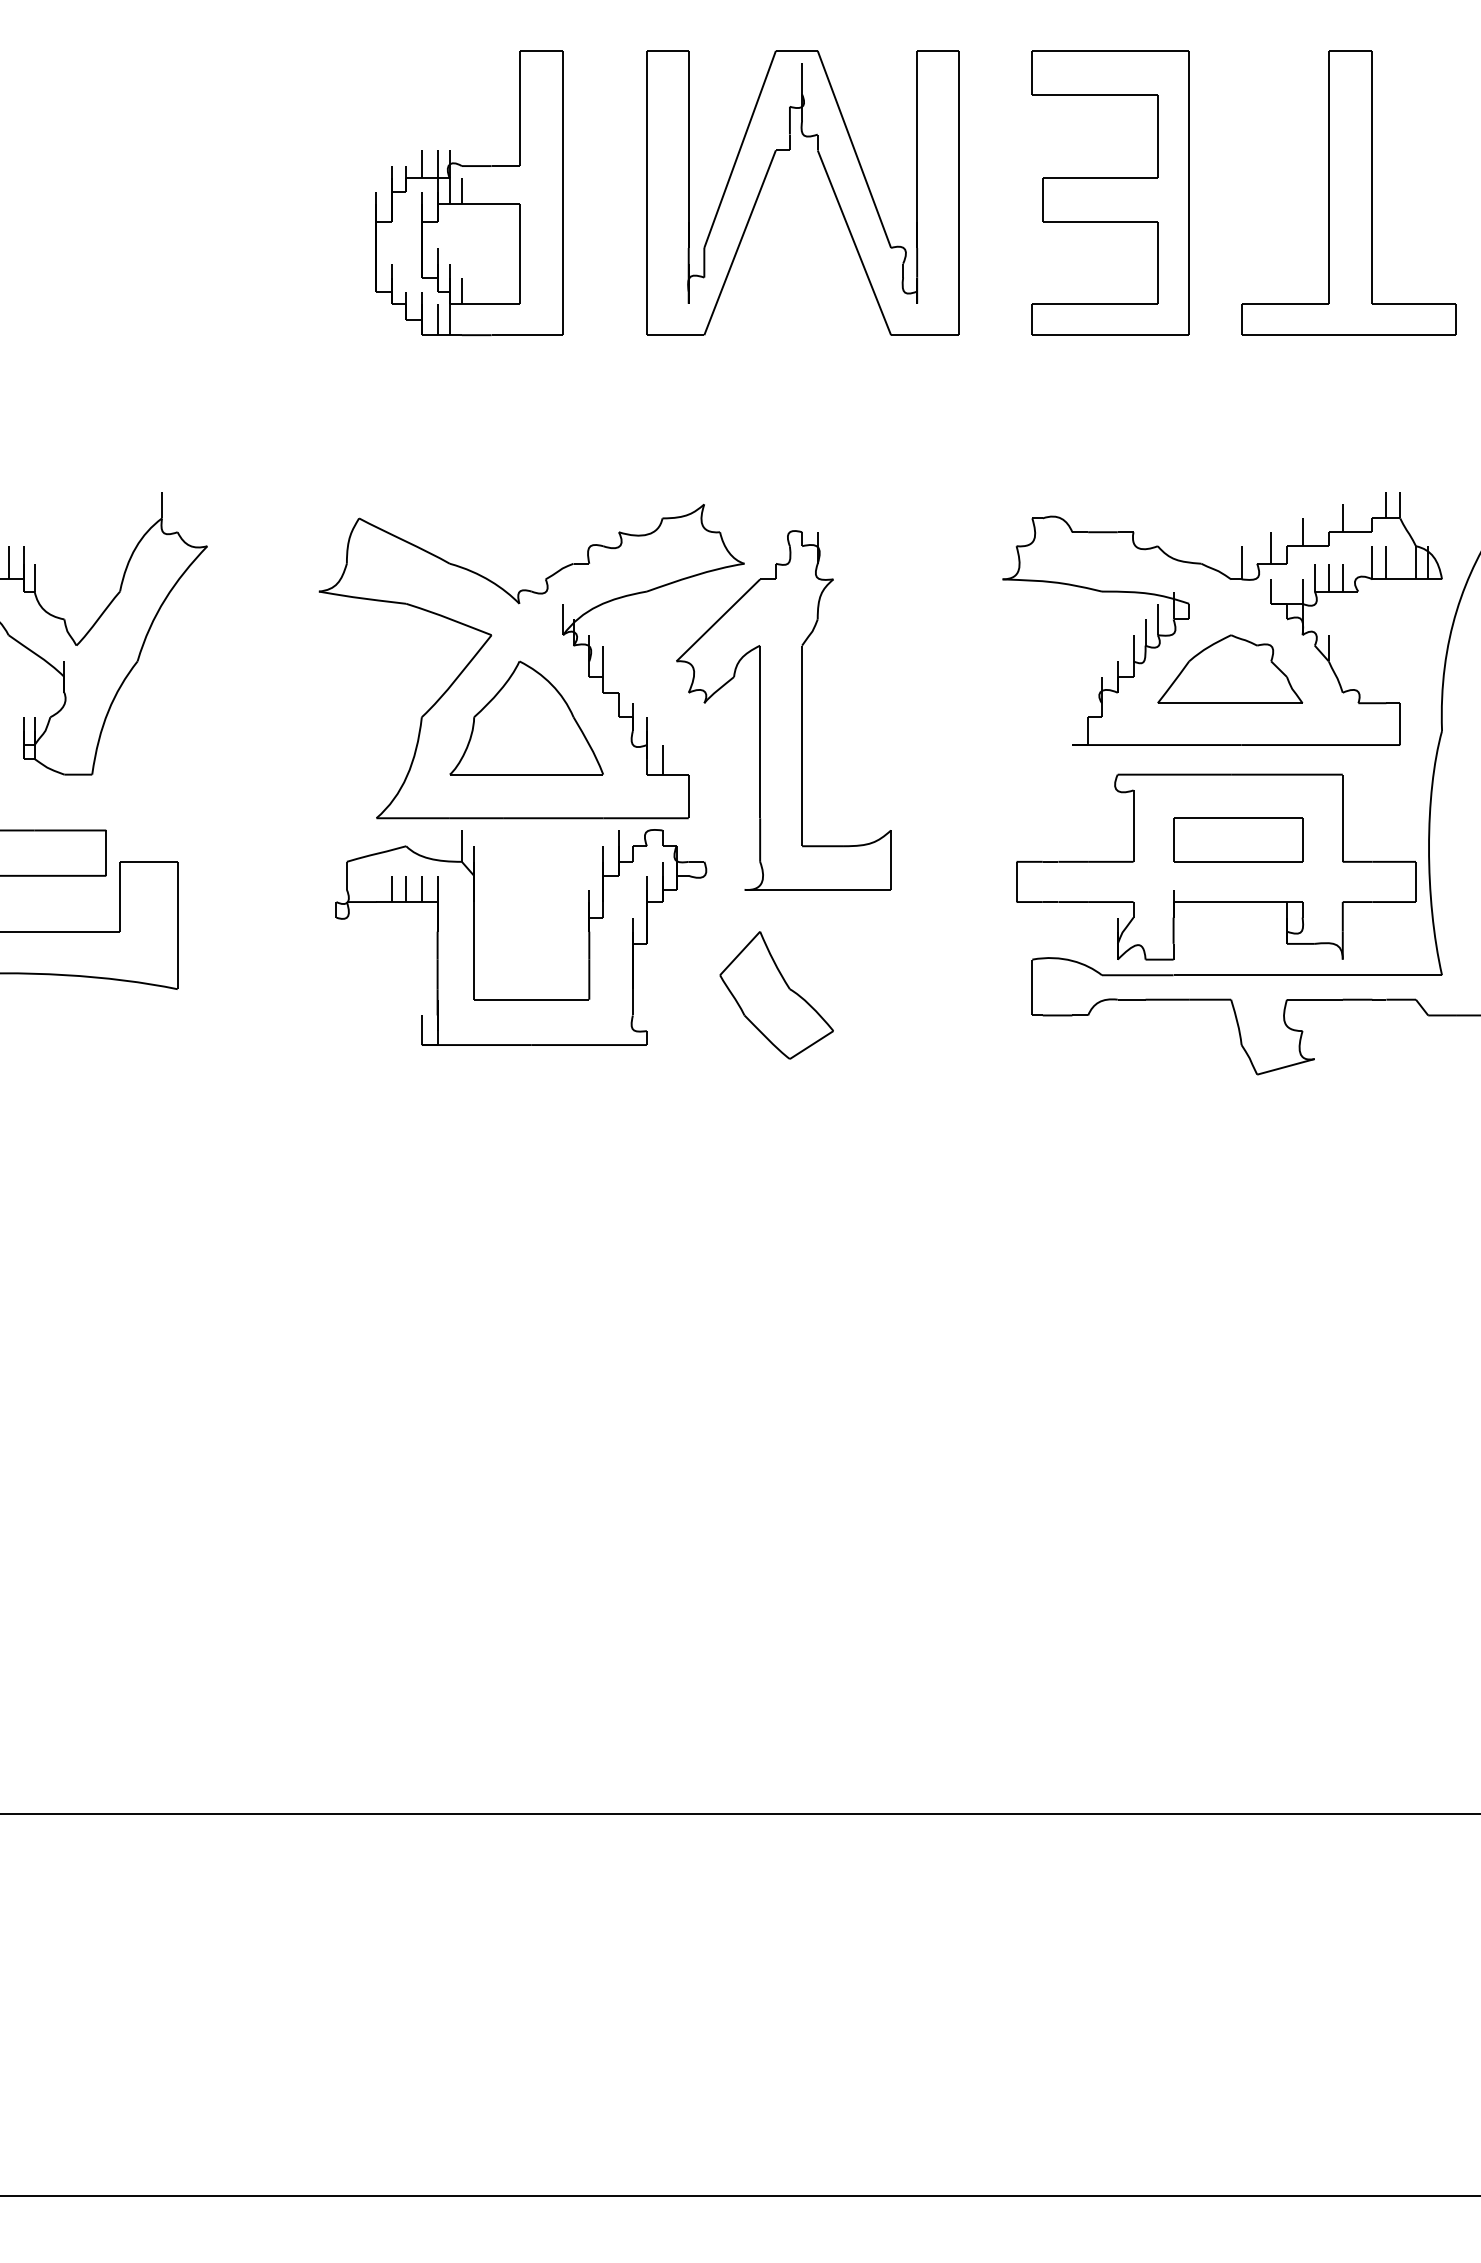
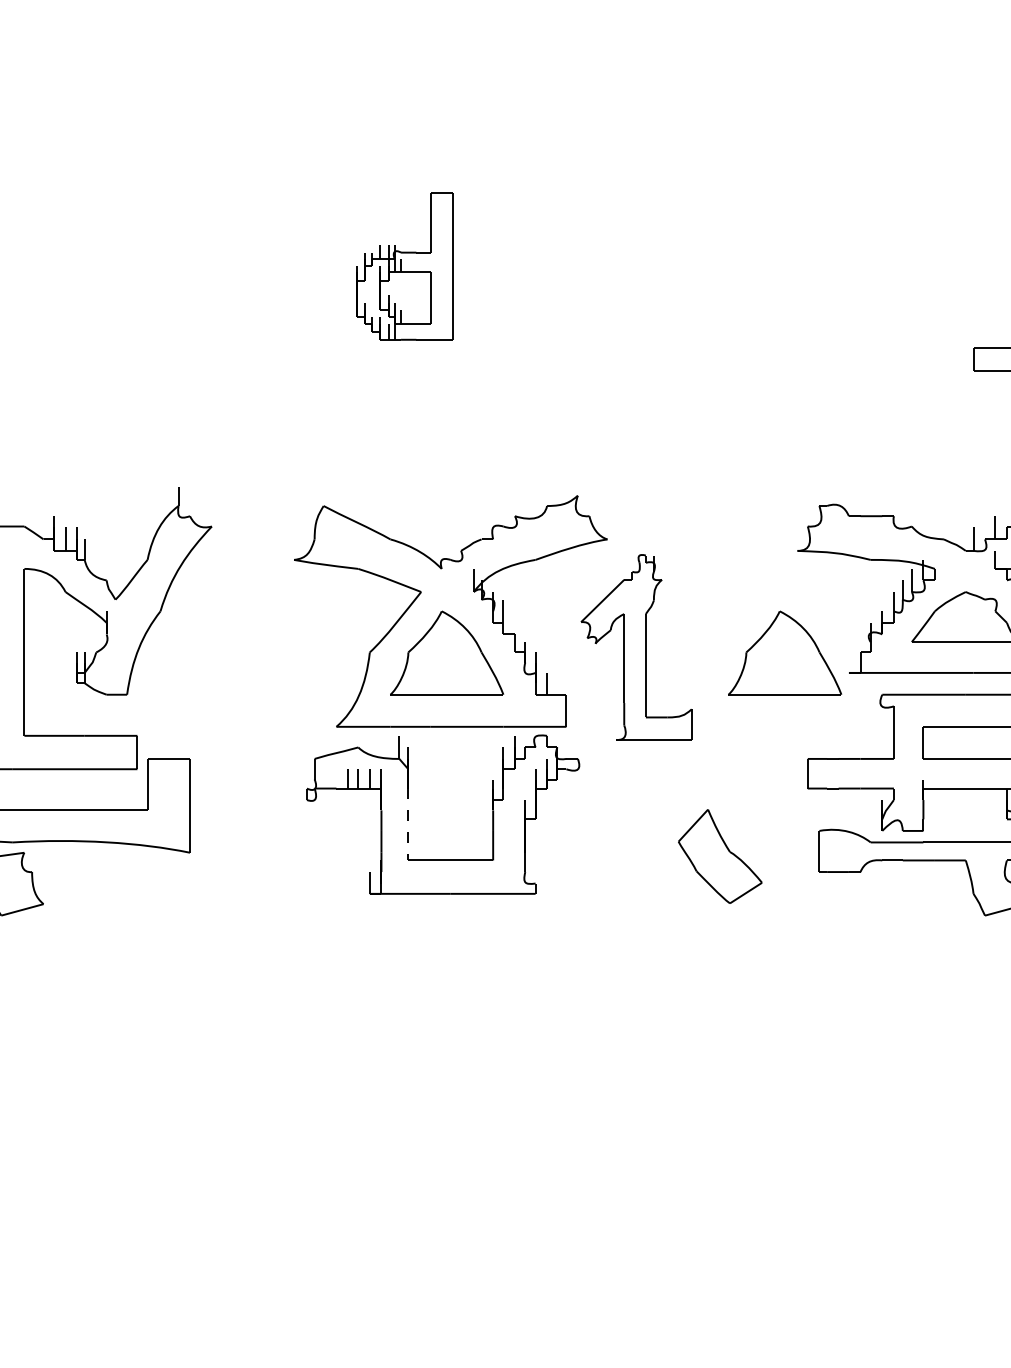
part: (829, 183) -> (670, 259), removed
part: (1110, 192) -> (876, 266), removed
part: (469, 193) -> (404, 266), size x0.7
part: (783, 710) -> (636, 647), size x0.7
part: (985, 717) -> (784, 652), added
line: (474, 950) -> (408, 824), solid -> dashed
part: (776, 995) -> (720, 856), moved

